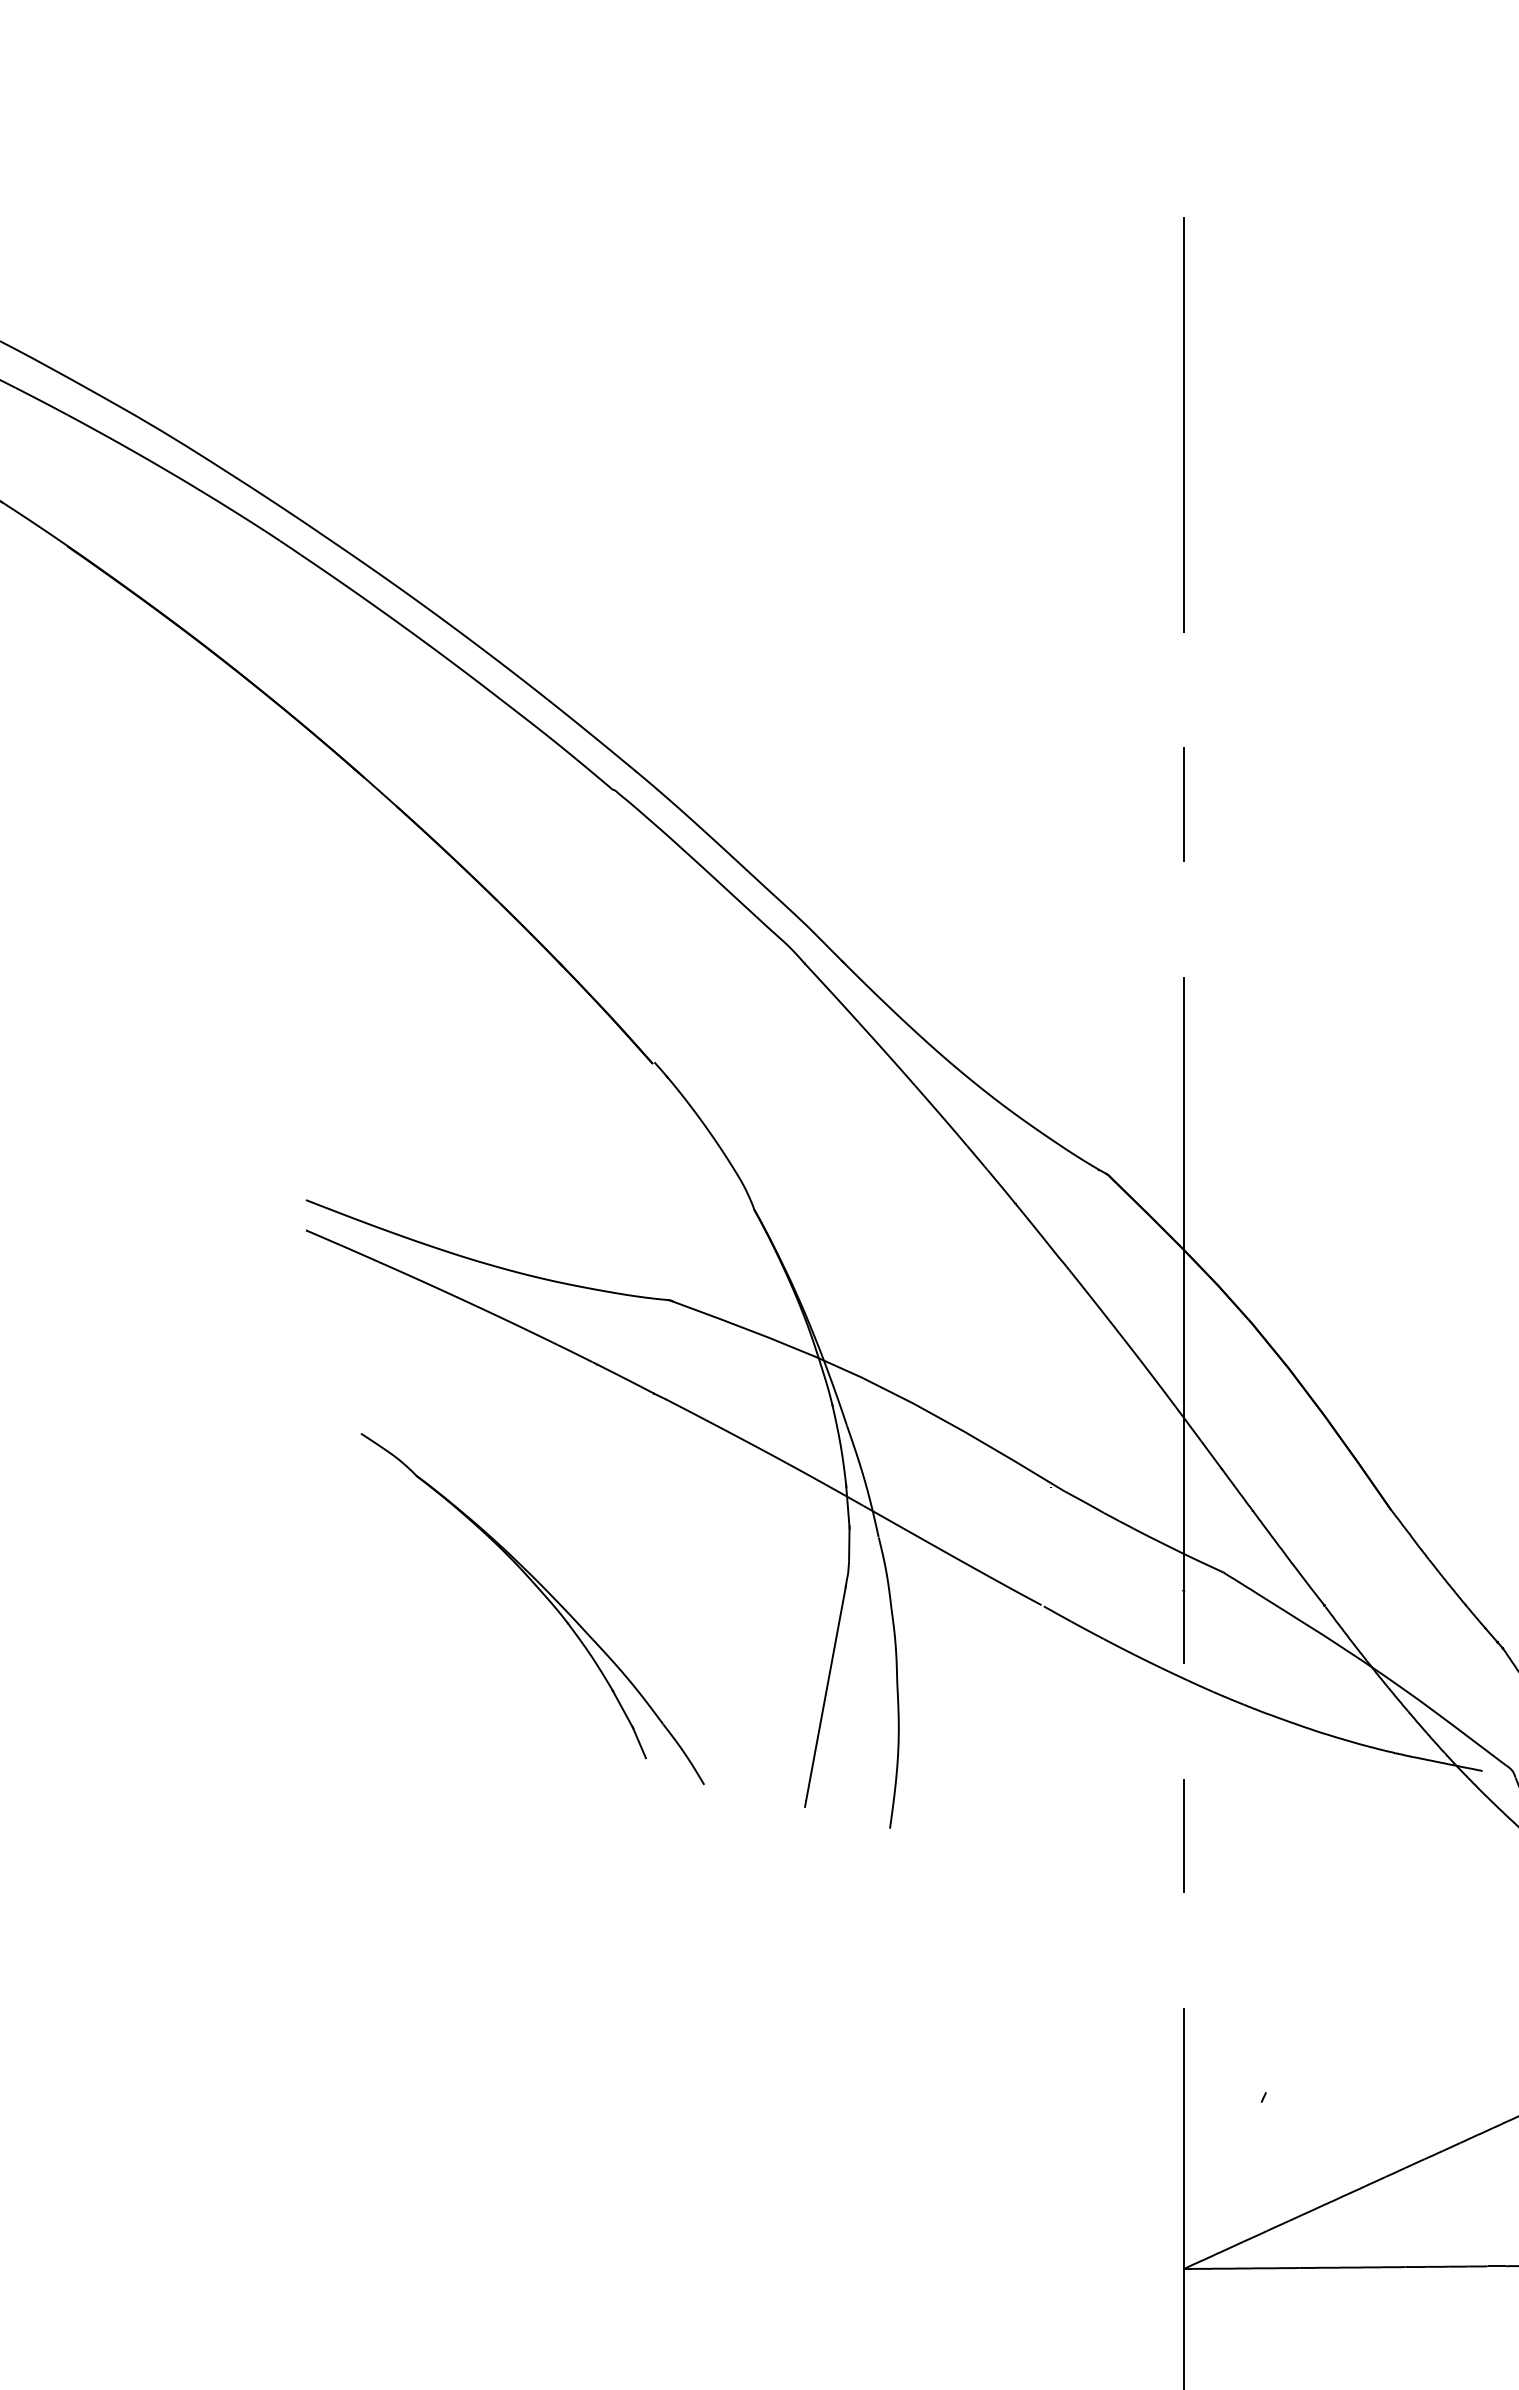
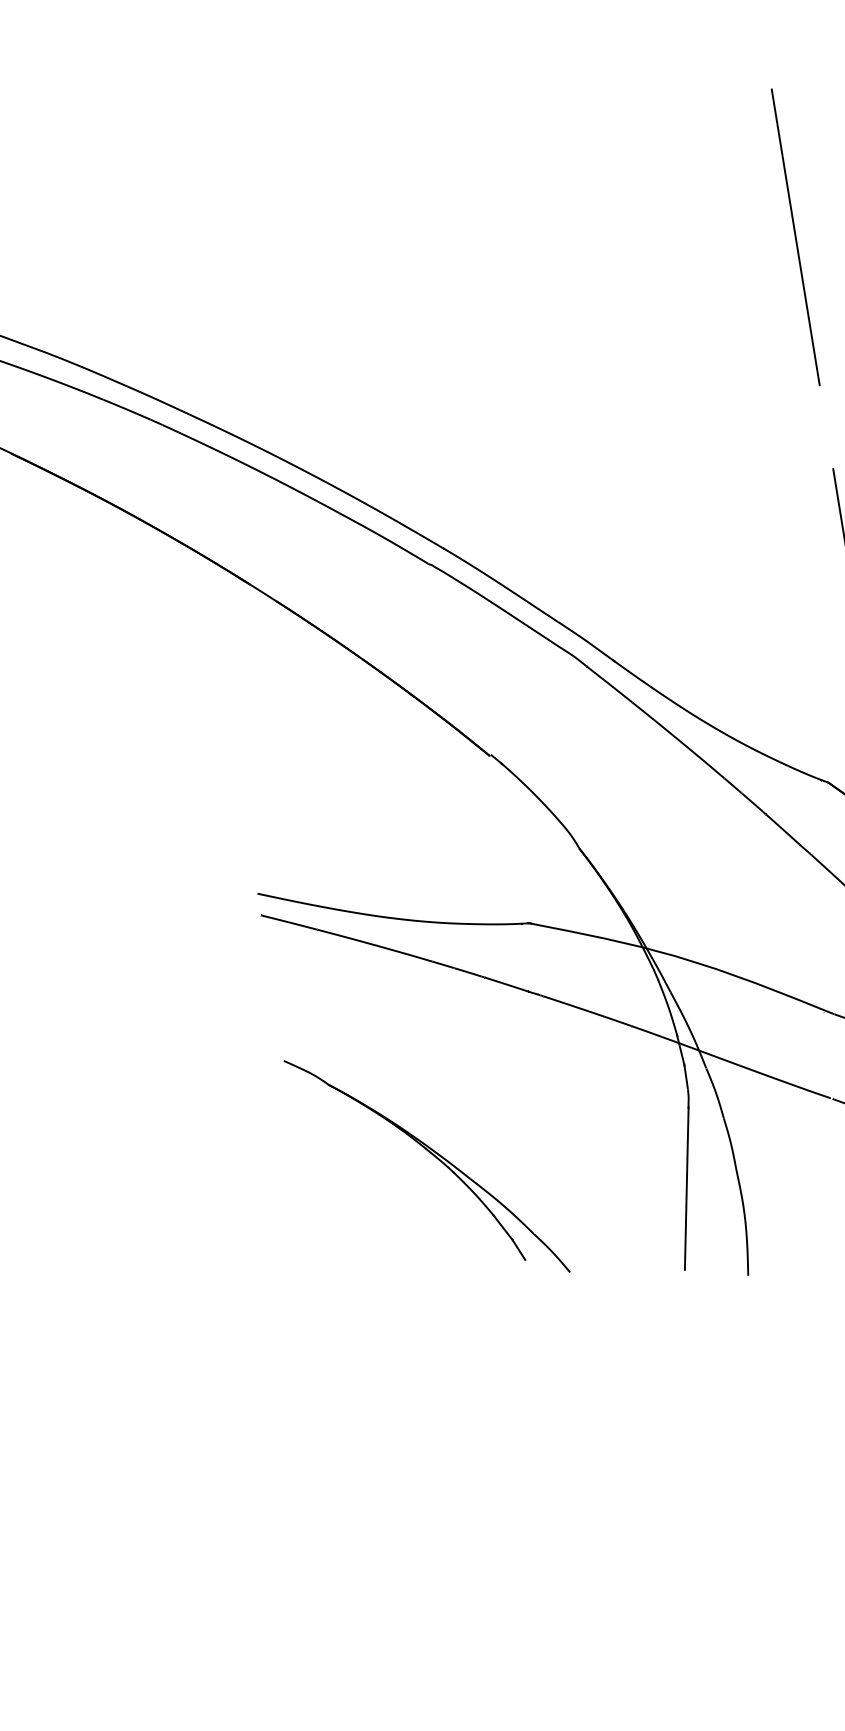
part: (547, 1600) -> (436, 1158), moved

